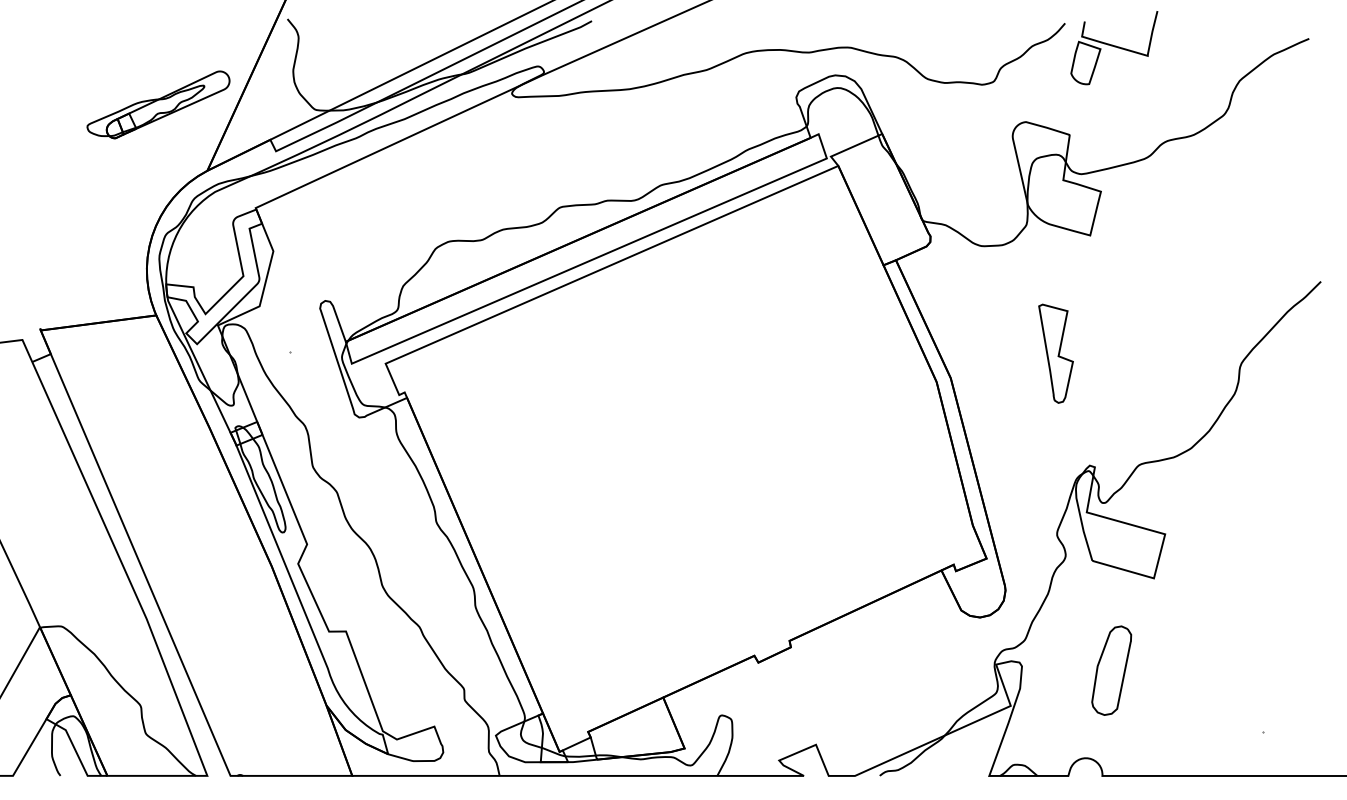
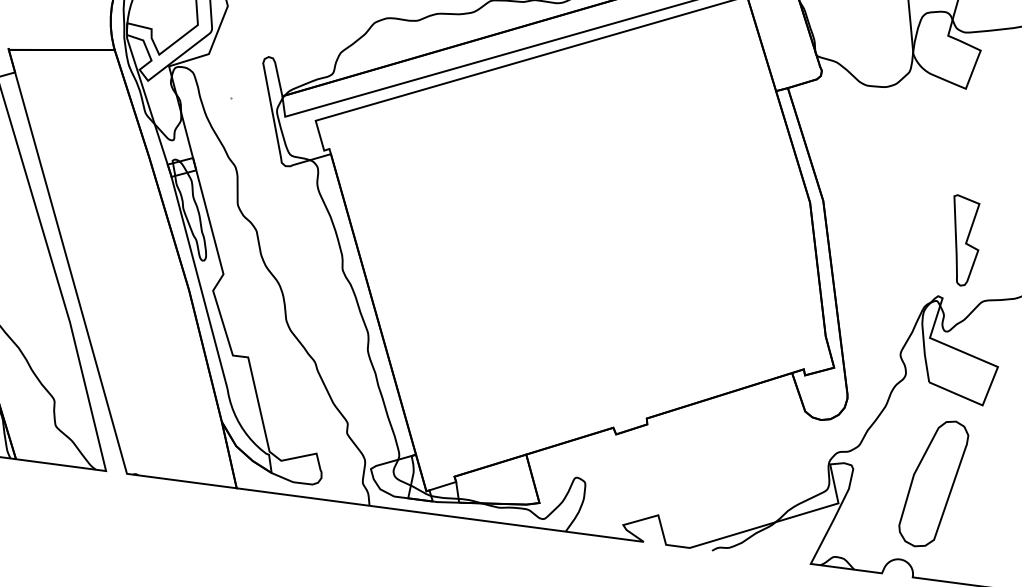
part: (1055, 353) -> (963, 240), moved
part: (1111, 670) -> (933, 483), size x1.6

